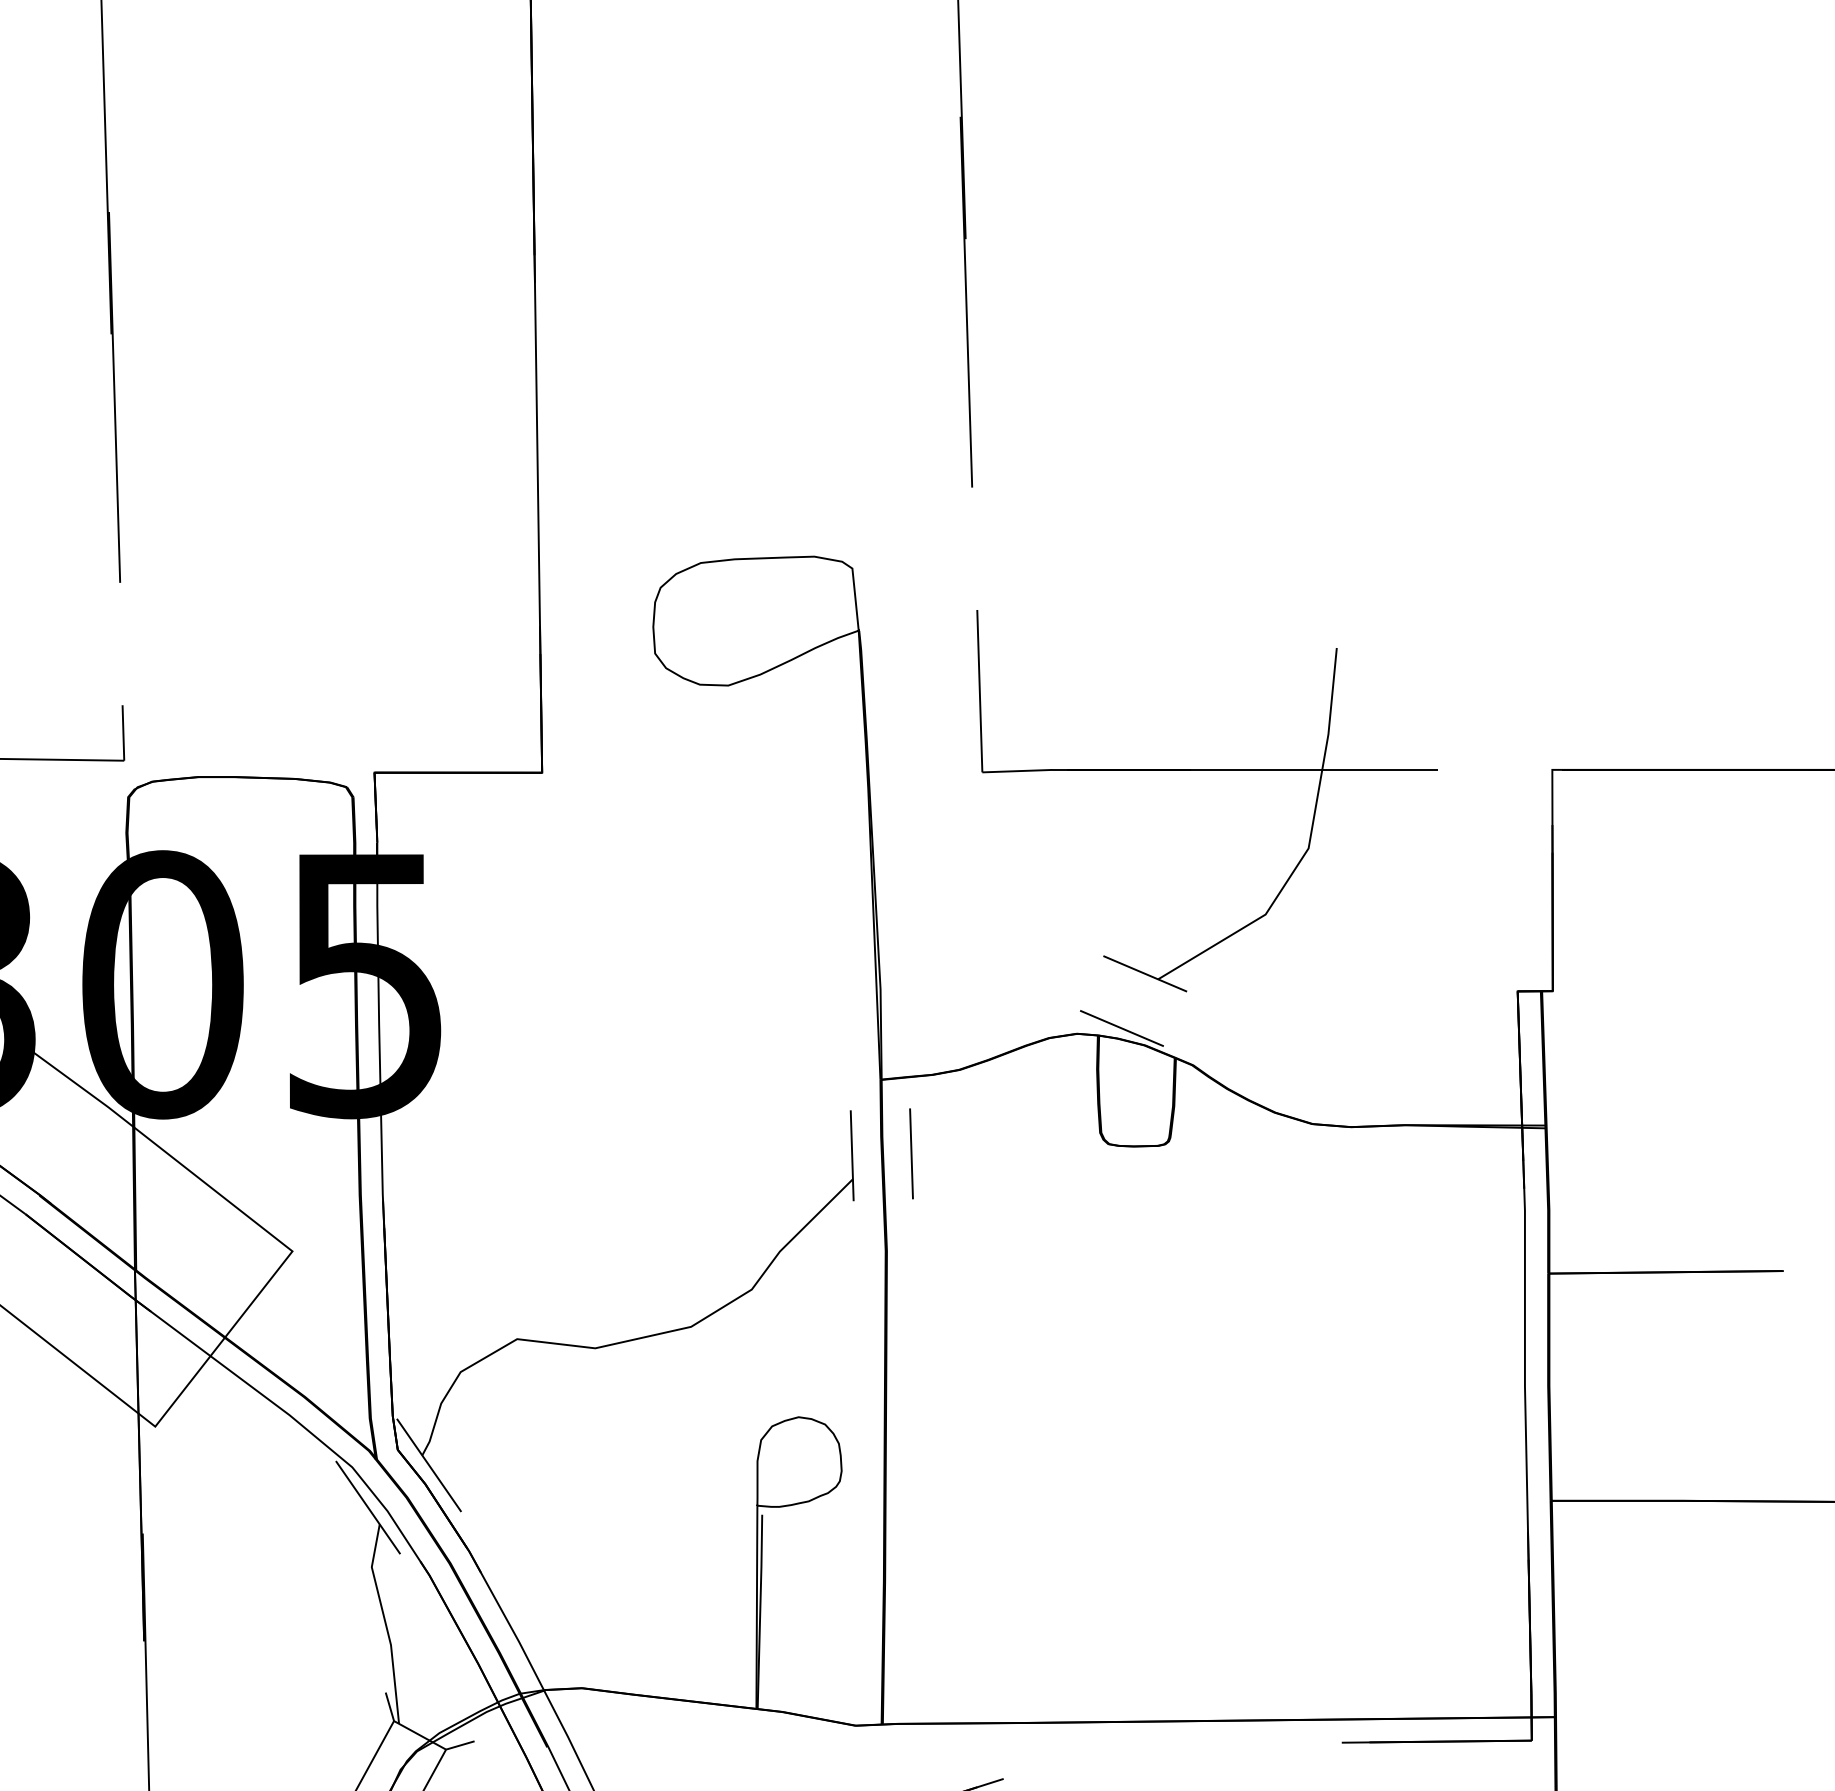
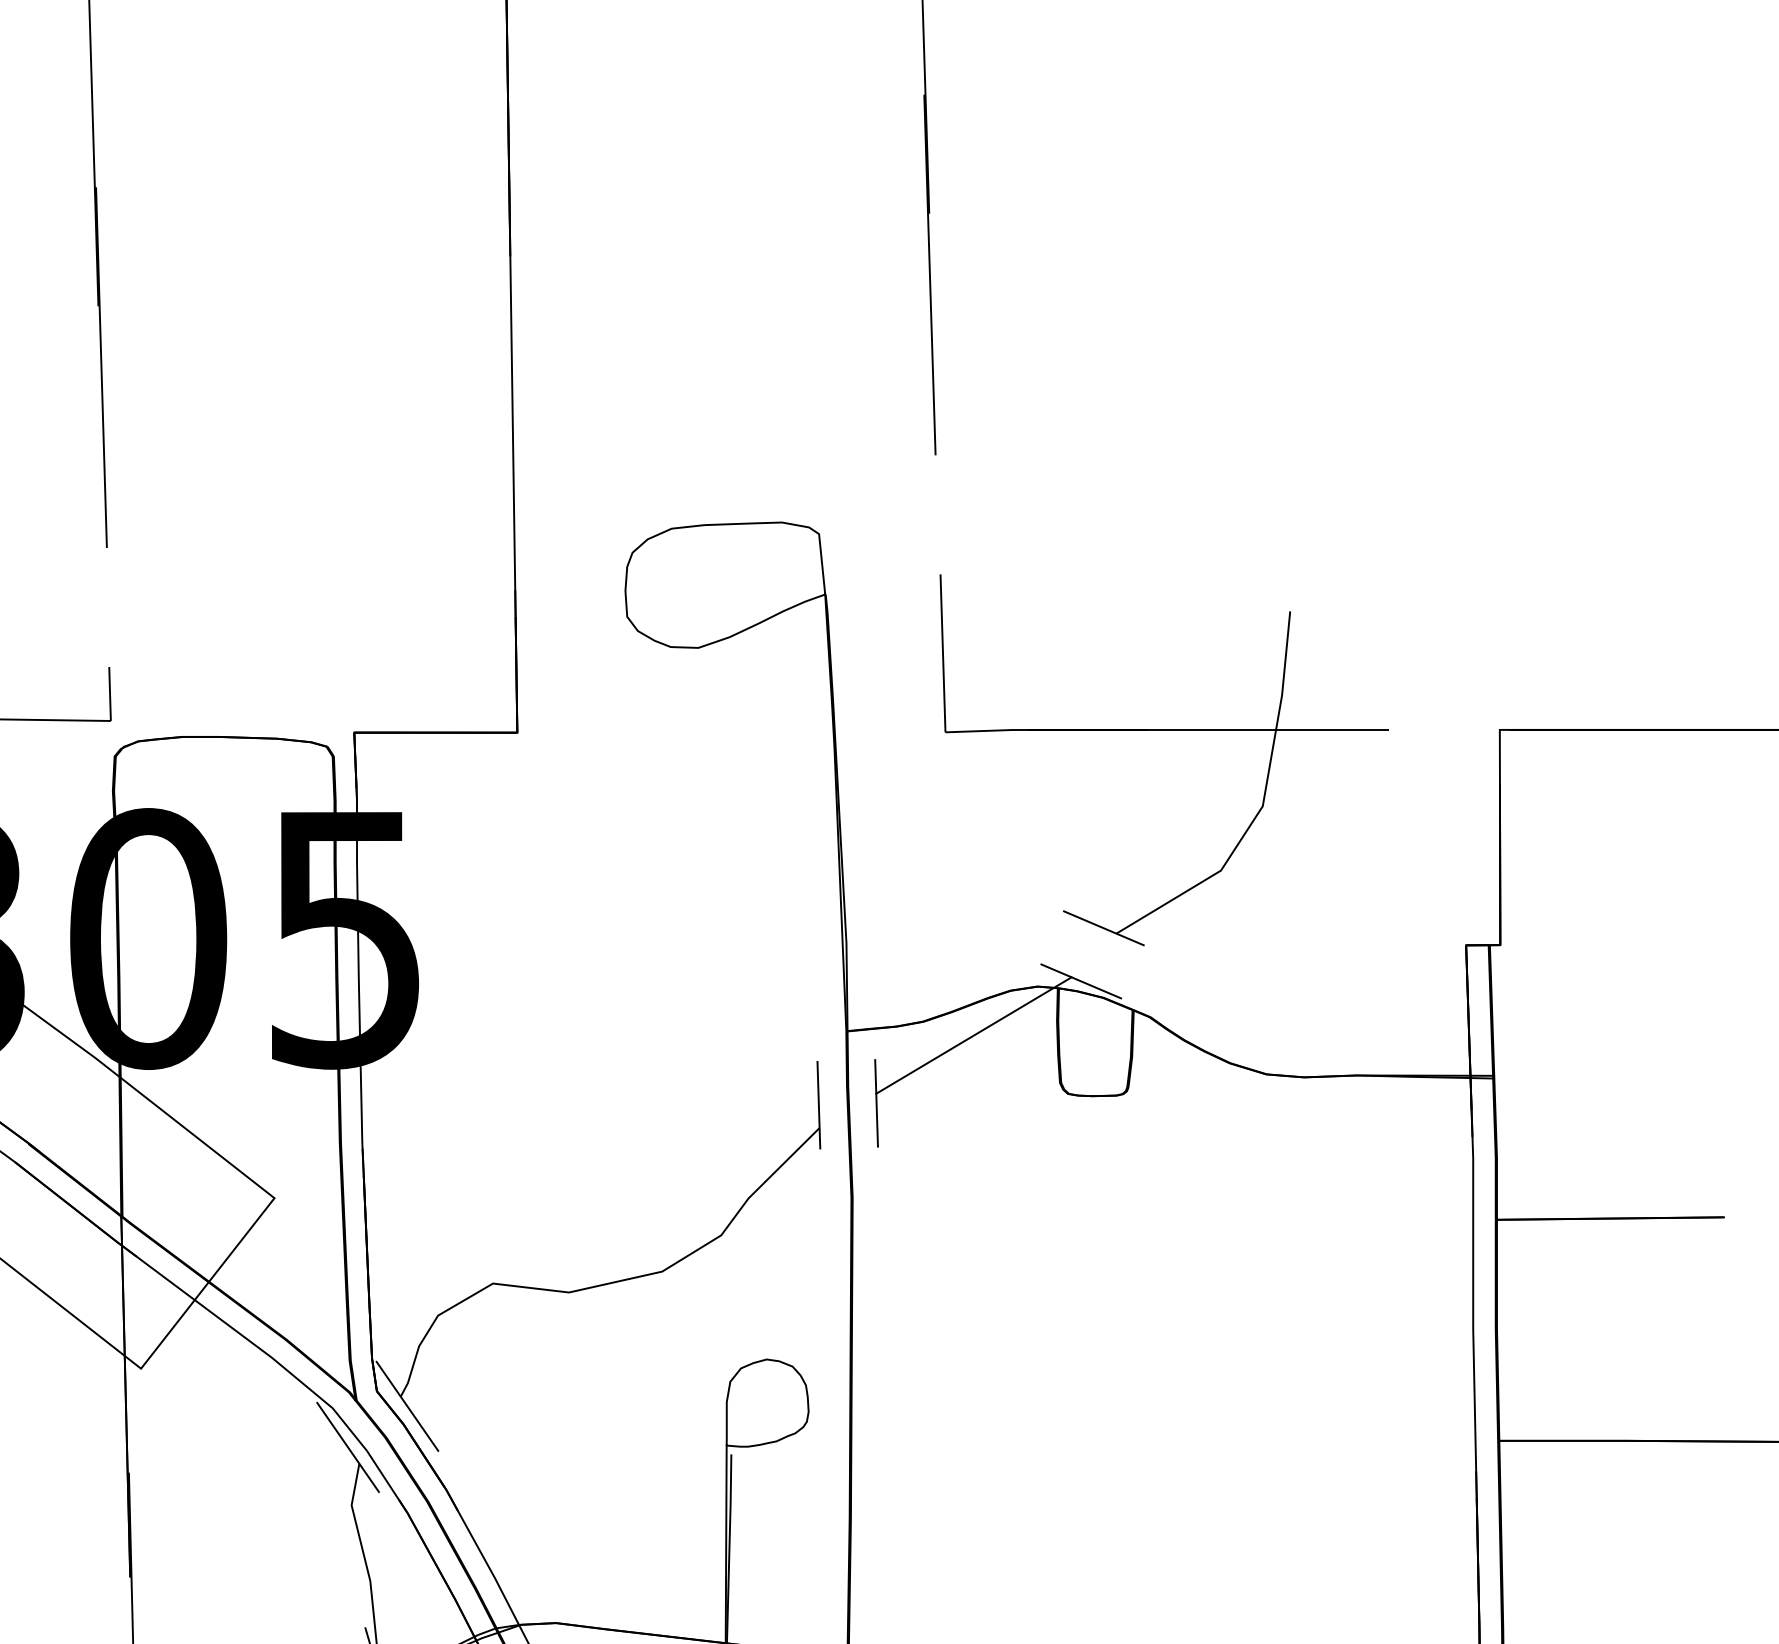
line: (1011, 1083) -> (973, 1034), added

